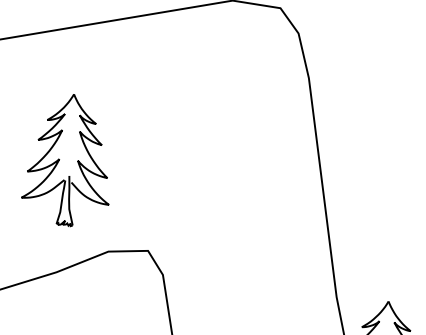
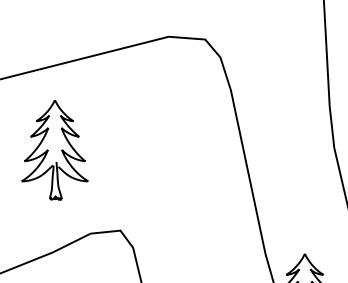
part: (67, 160) -> (54, 150), moved

